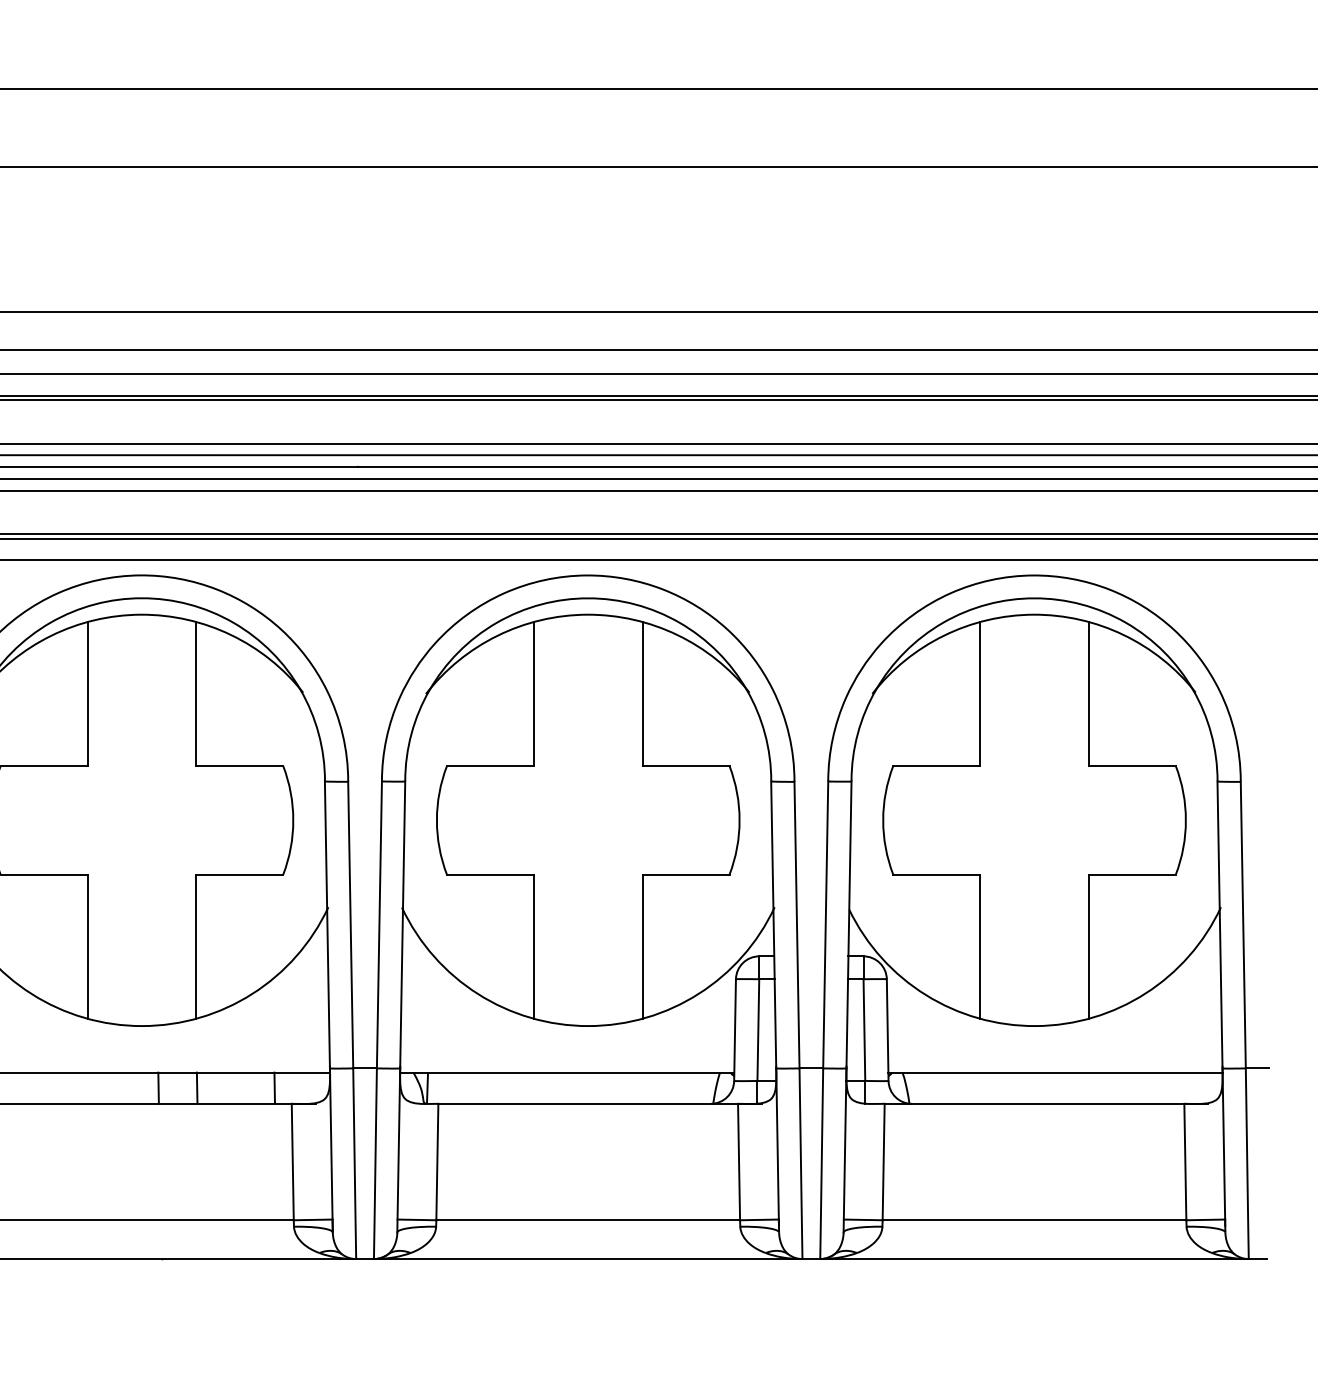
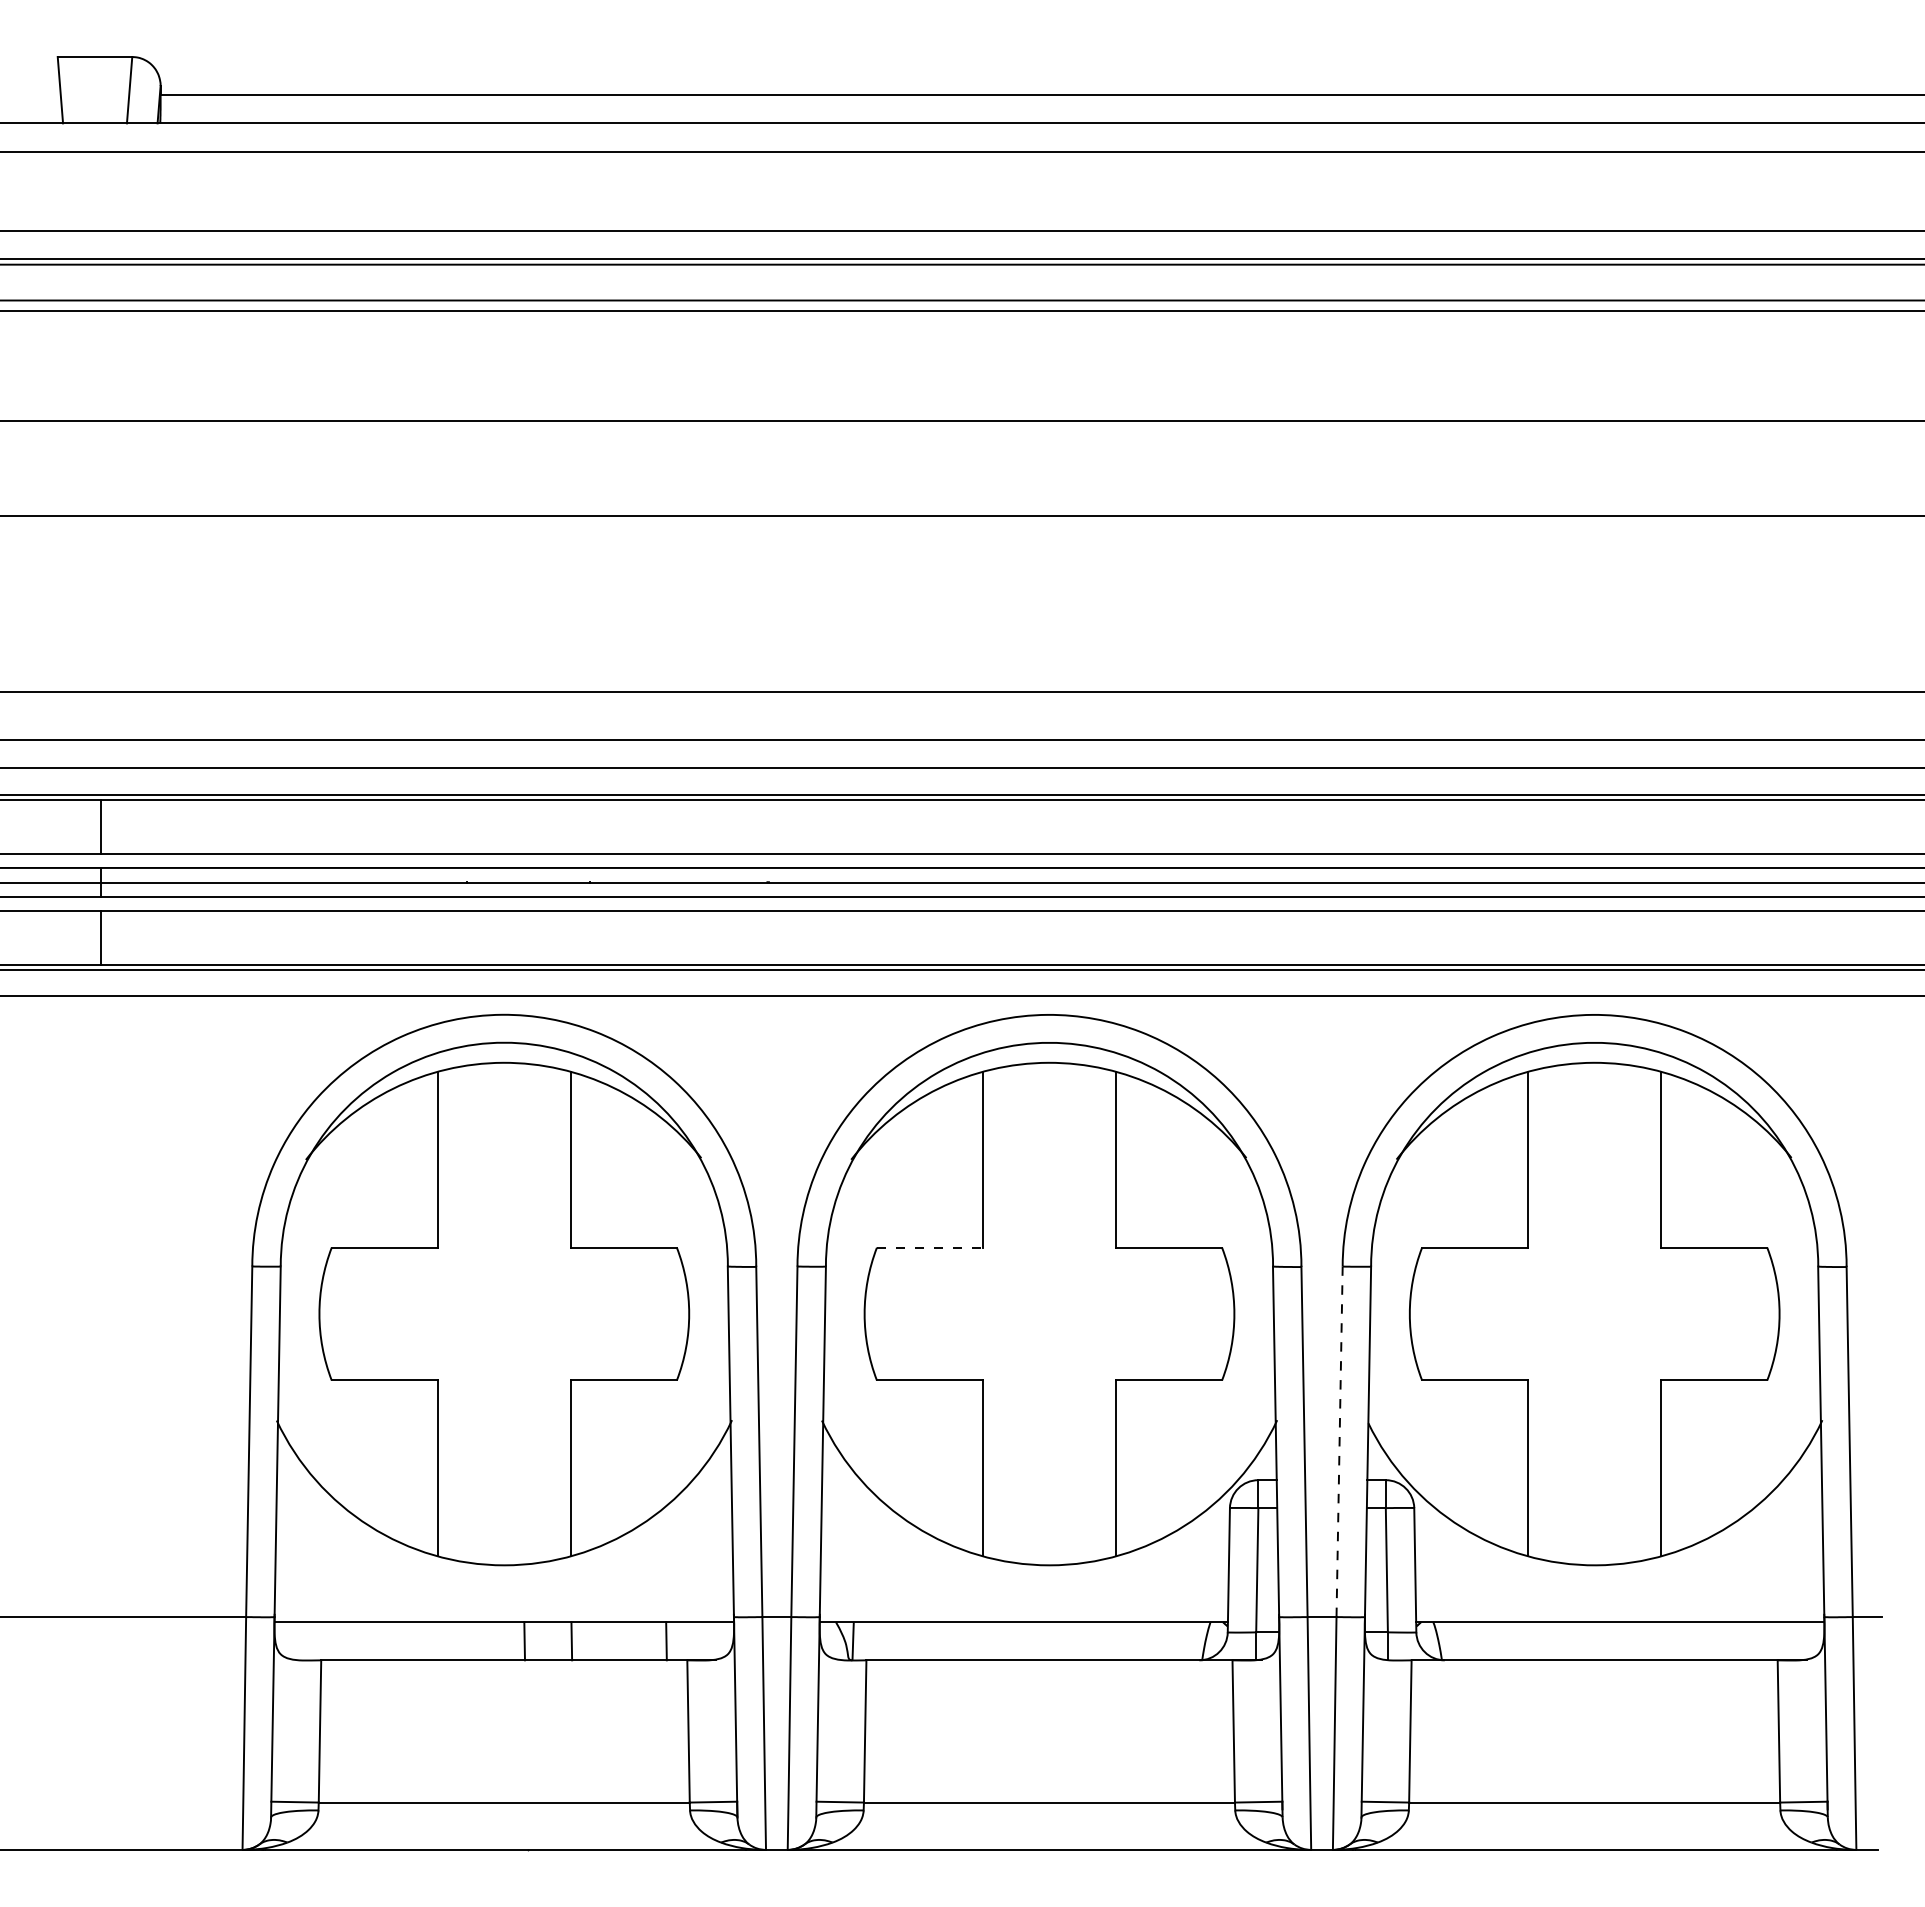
line: (490, 765) -> (930, 1247), solid -> dashed
line: (825, 924) -> (1339, 1441), solid -> dashed

